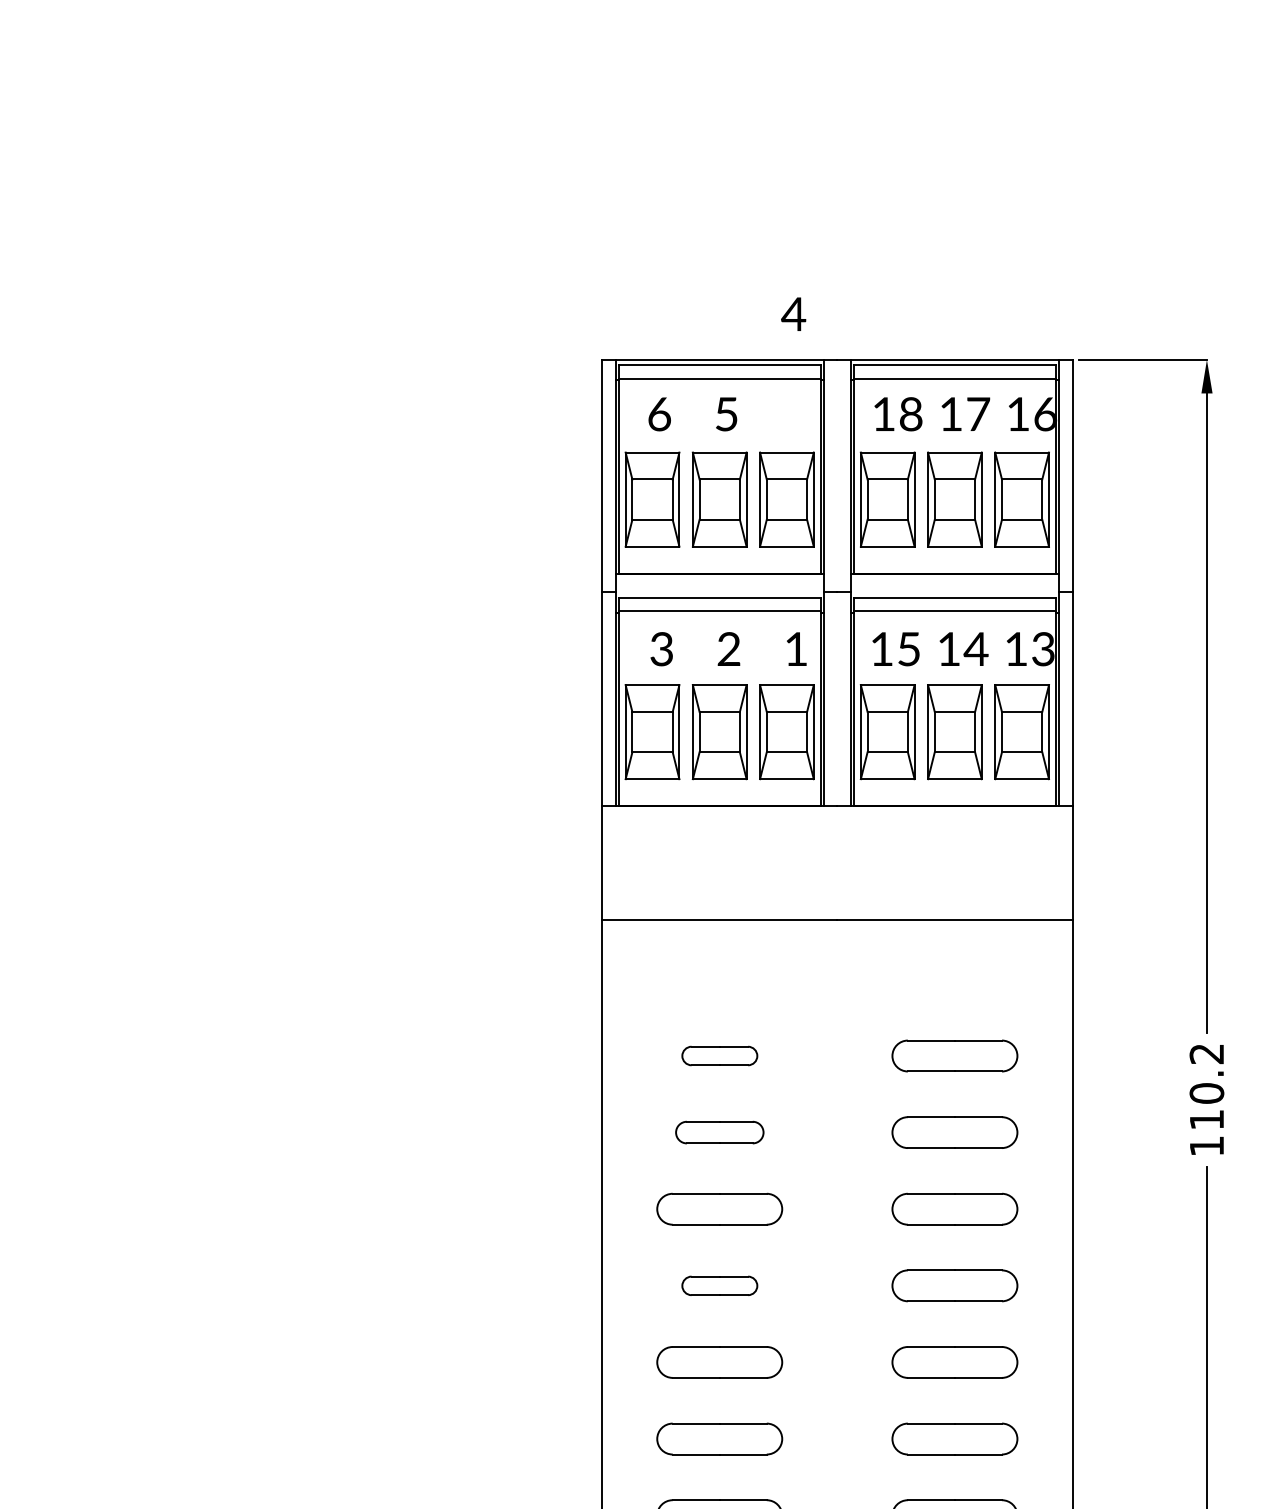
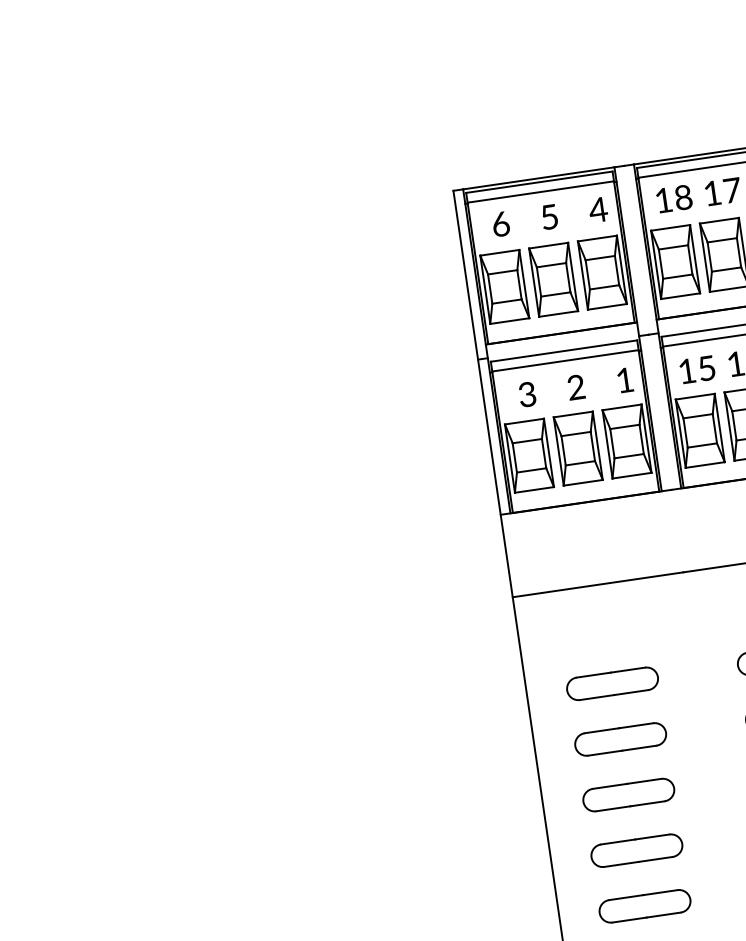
text: (793, 313) -> (598, 209), moved
part: (719, 1055) -> (612, 683), size x1.67
part: (719, 1132) -> (620, 739), size x1.43
part: (719, 1285) -> (636, 850), size x1.67

